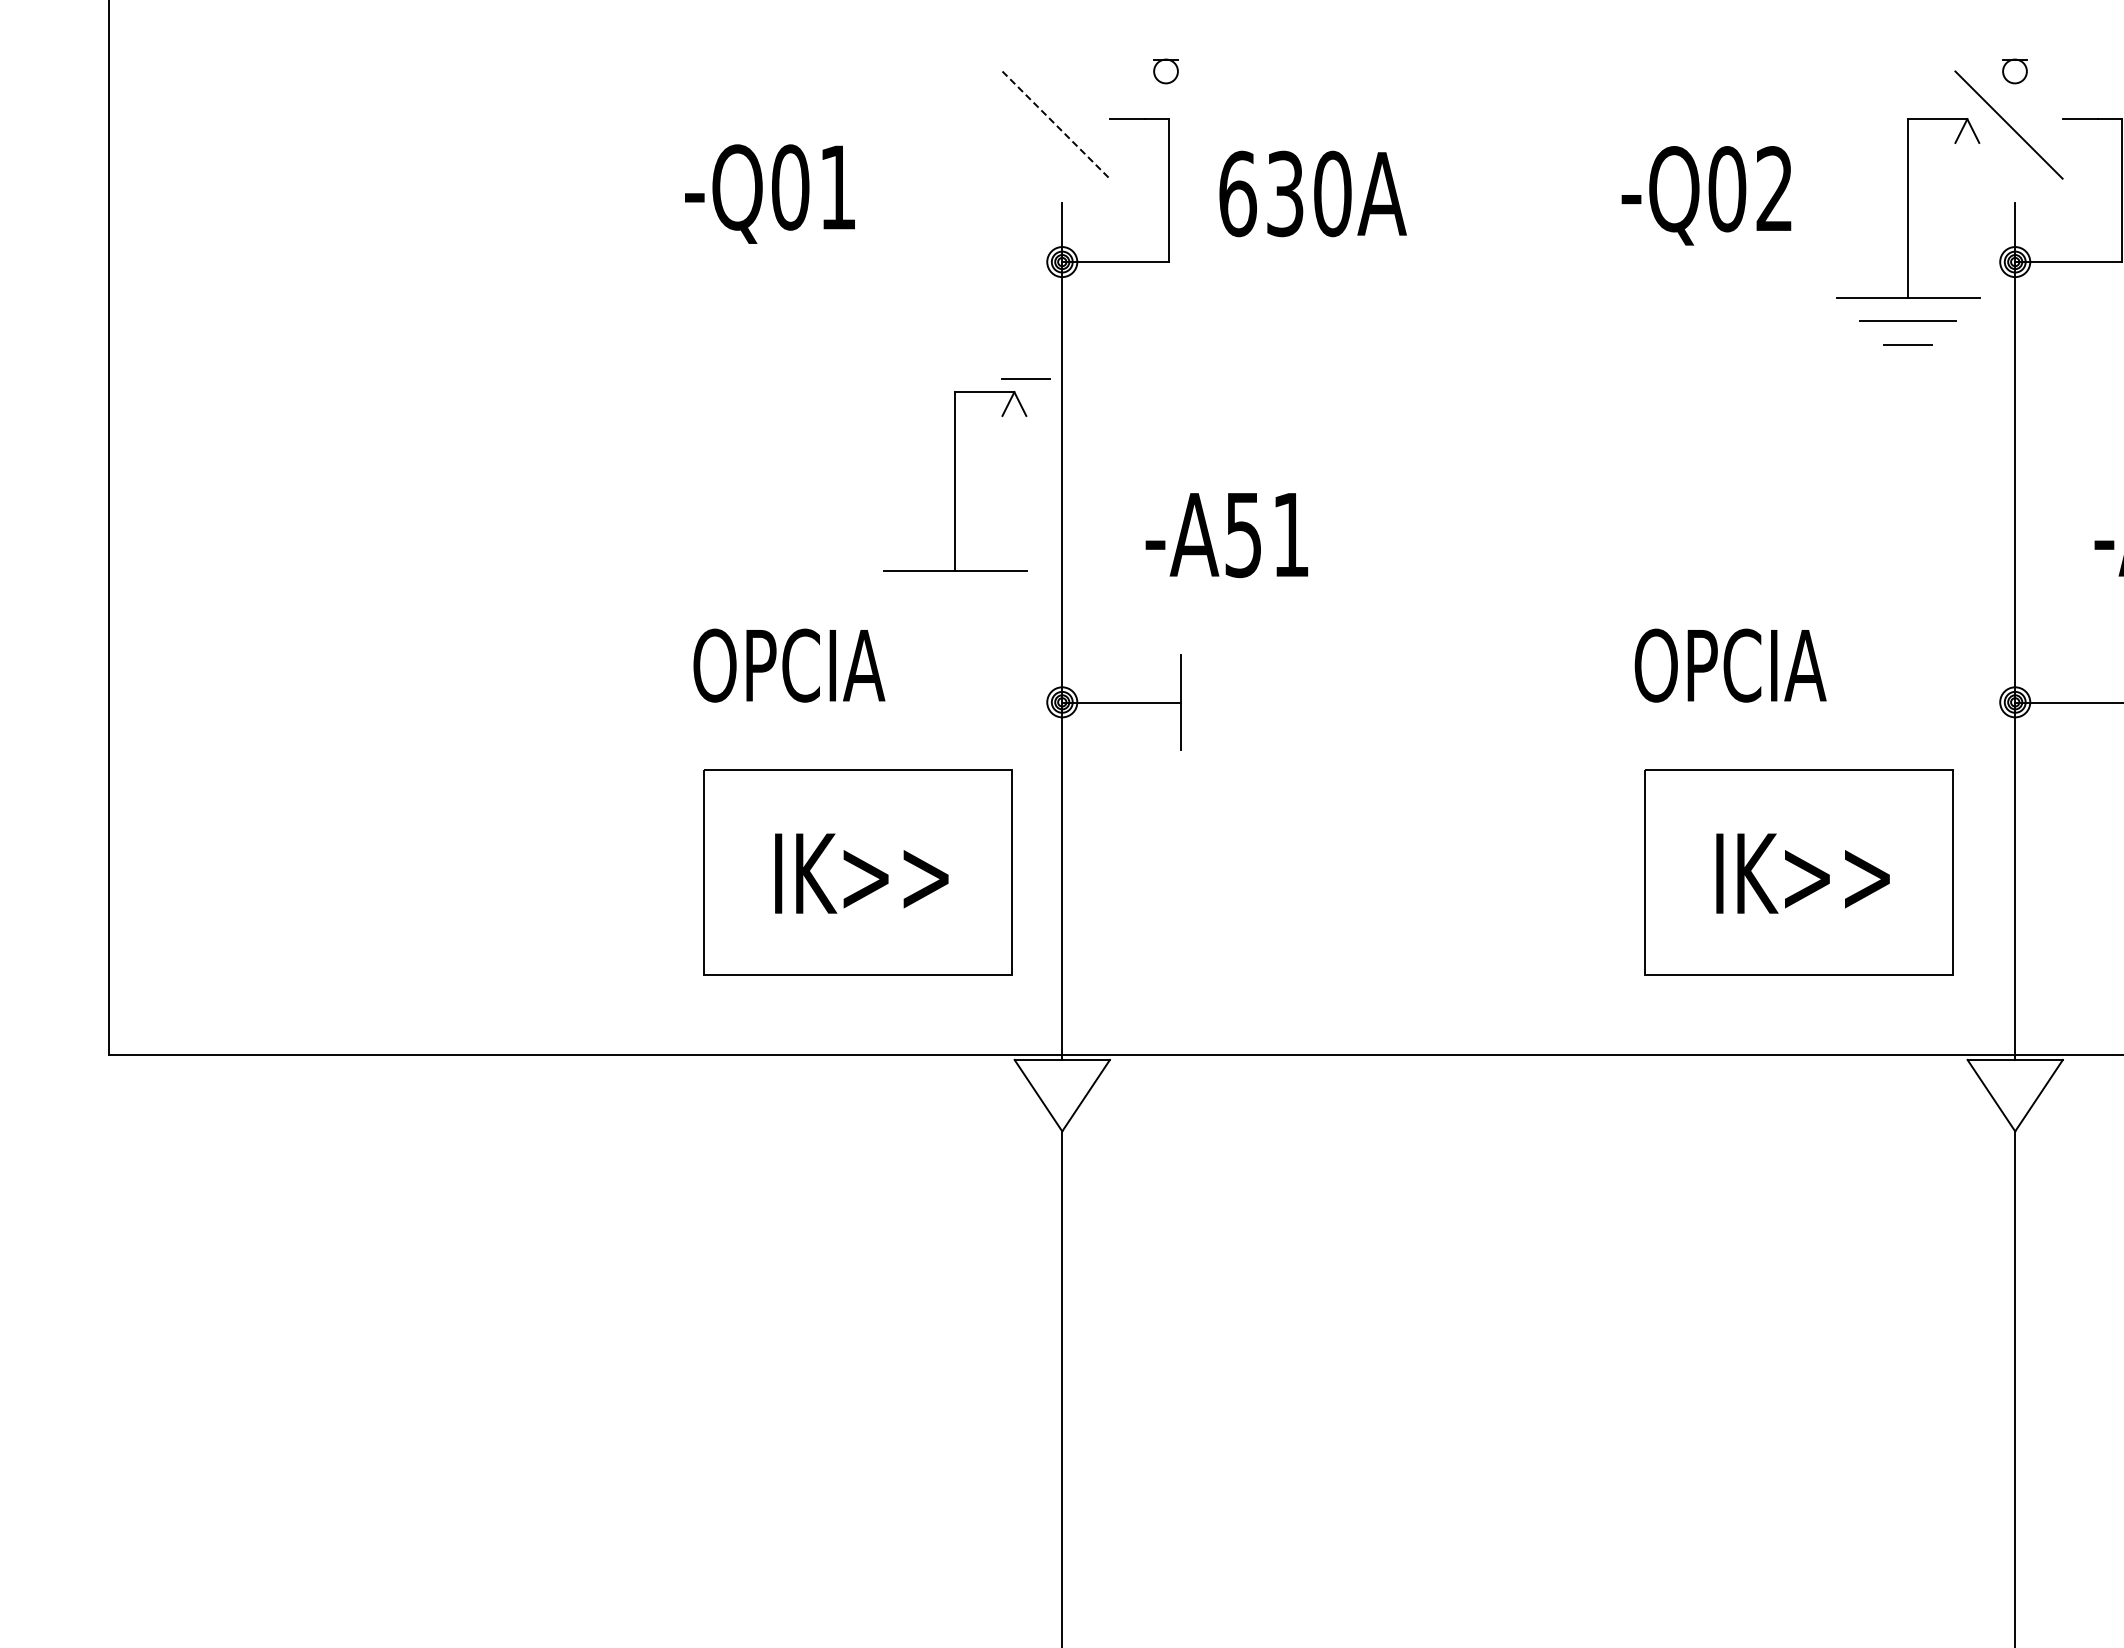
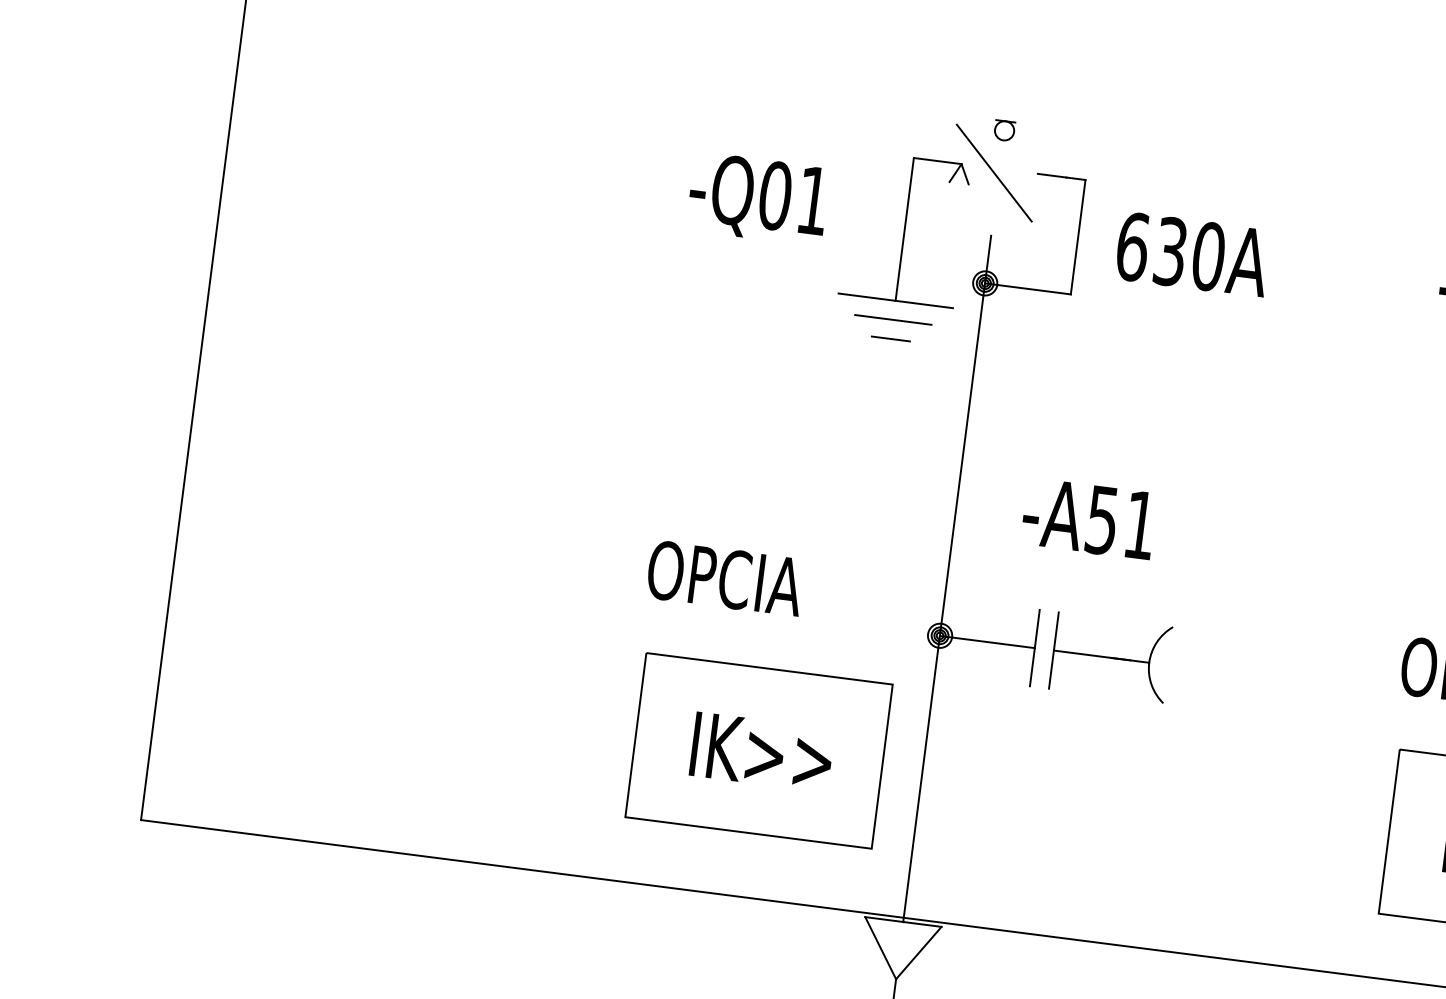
part: (1165, 71) -> (1004, 130), moved
line: (1056, 125) -> (994, 173), dashed -> solid
line: (954, 321) -> (892, 319), added
line: (1025, 378) -> (890, 338), moved
part: (955, 481) -> (905, 229), moved
part: (1275, 702) -> (1110, 657), added

